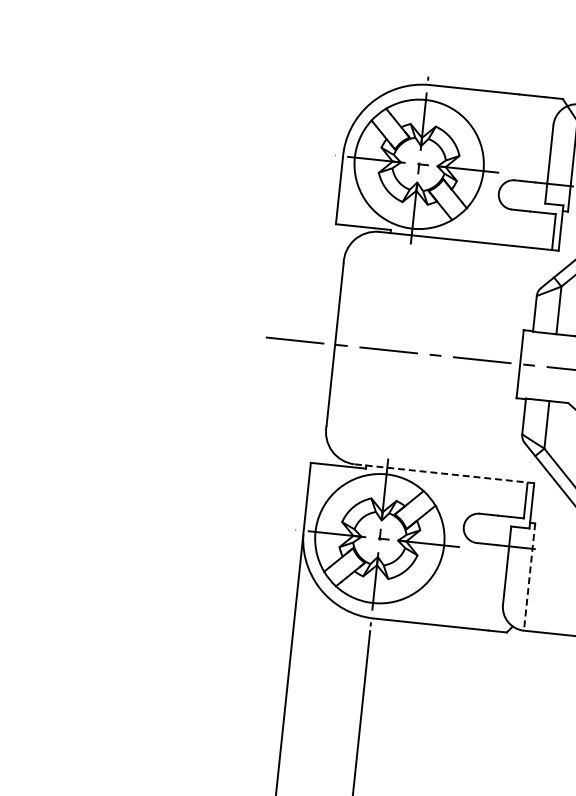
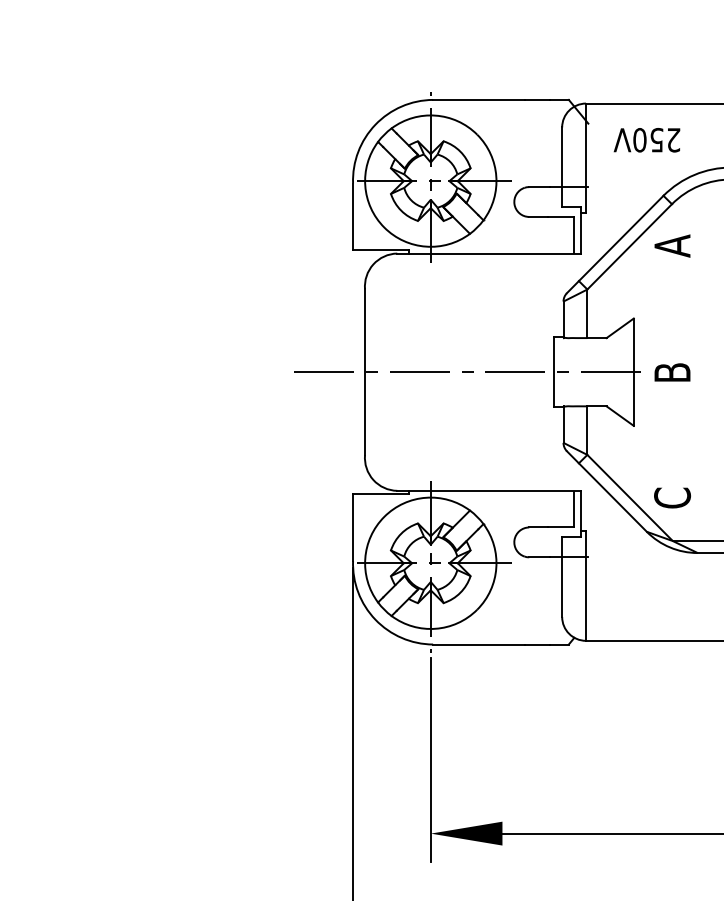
line: (444, 473) -> (489, 490), dashed -> solid
line: (529, 577) -> (586, 586), dashed -> solid

